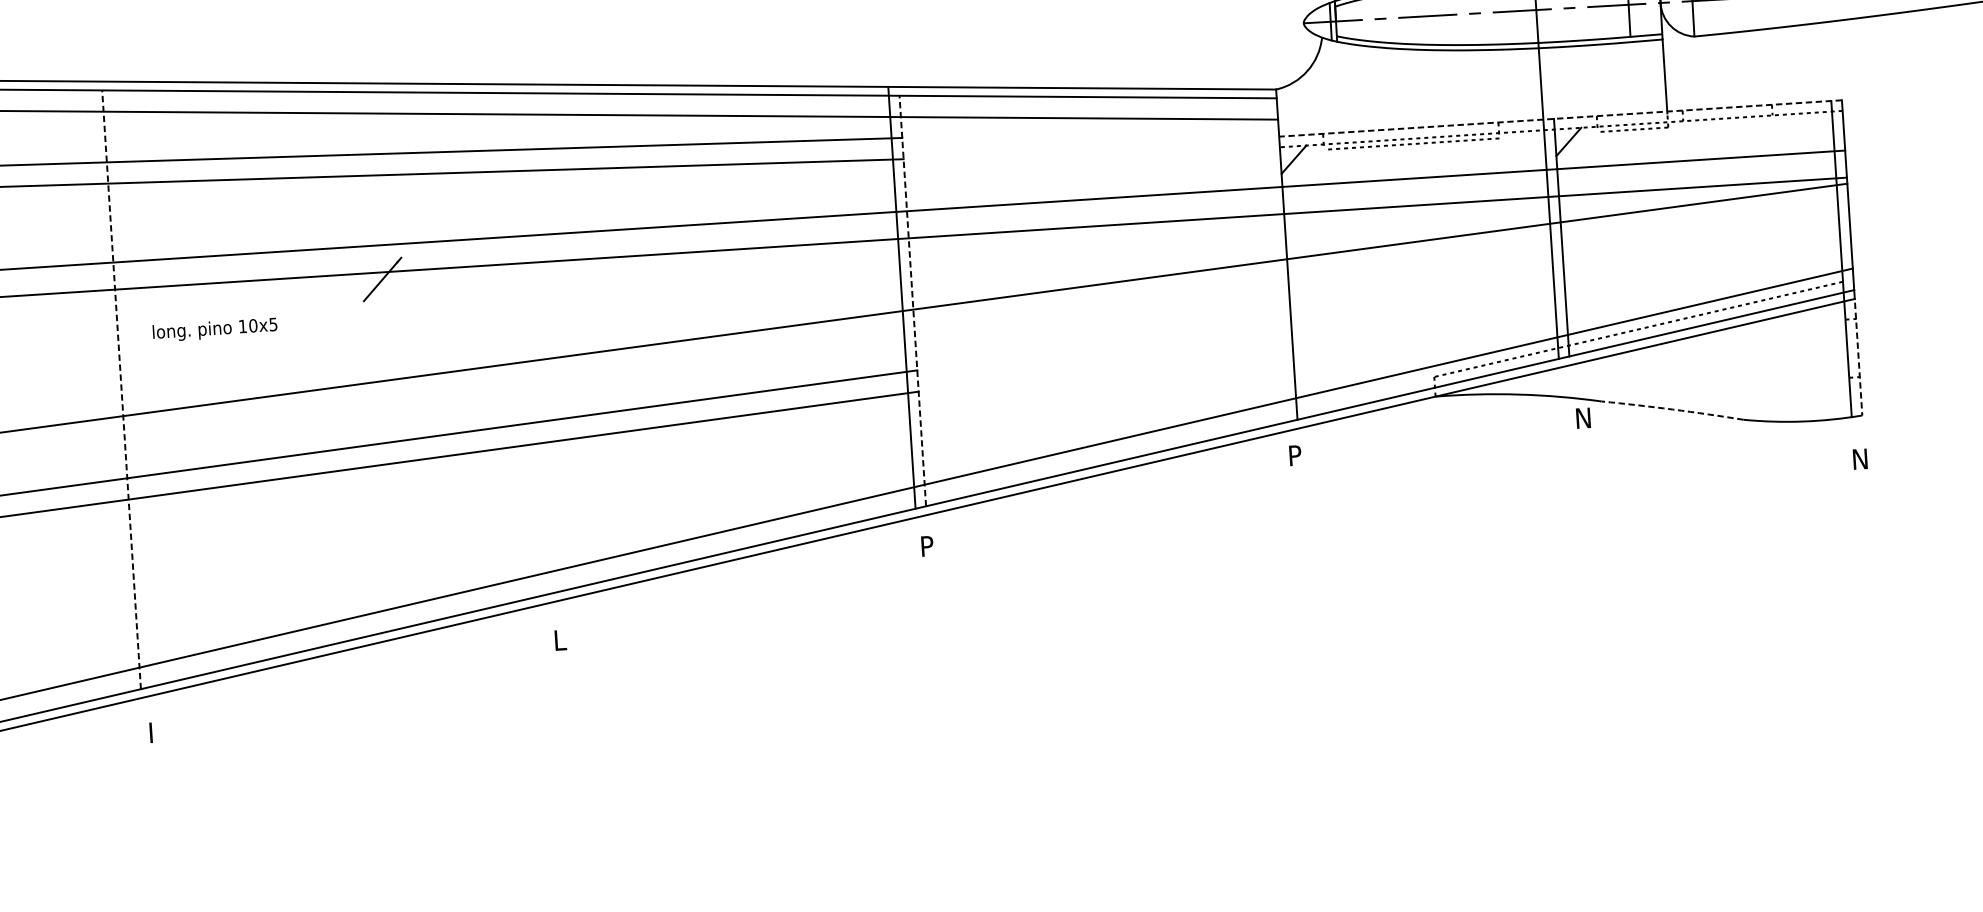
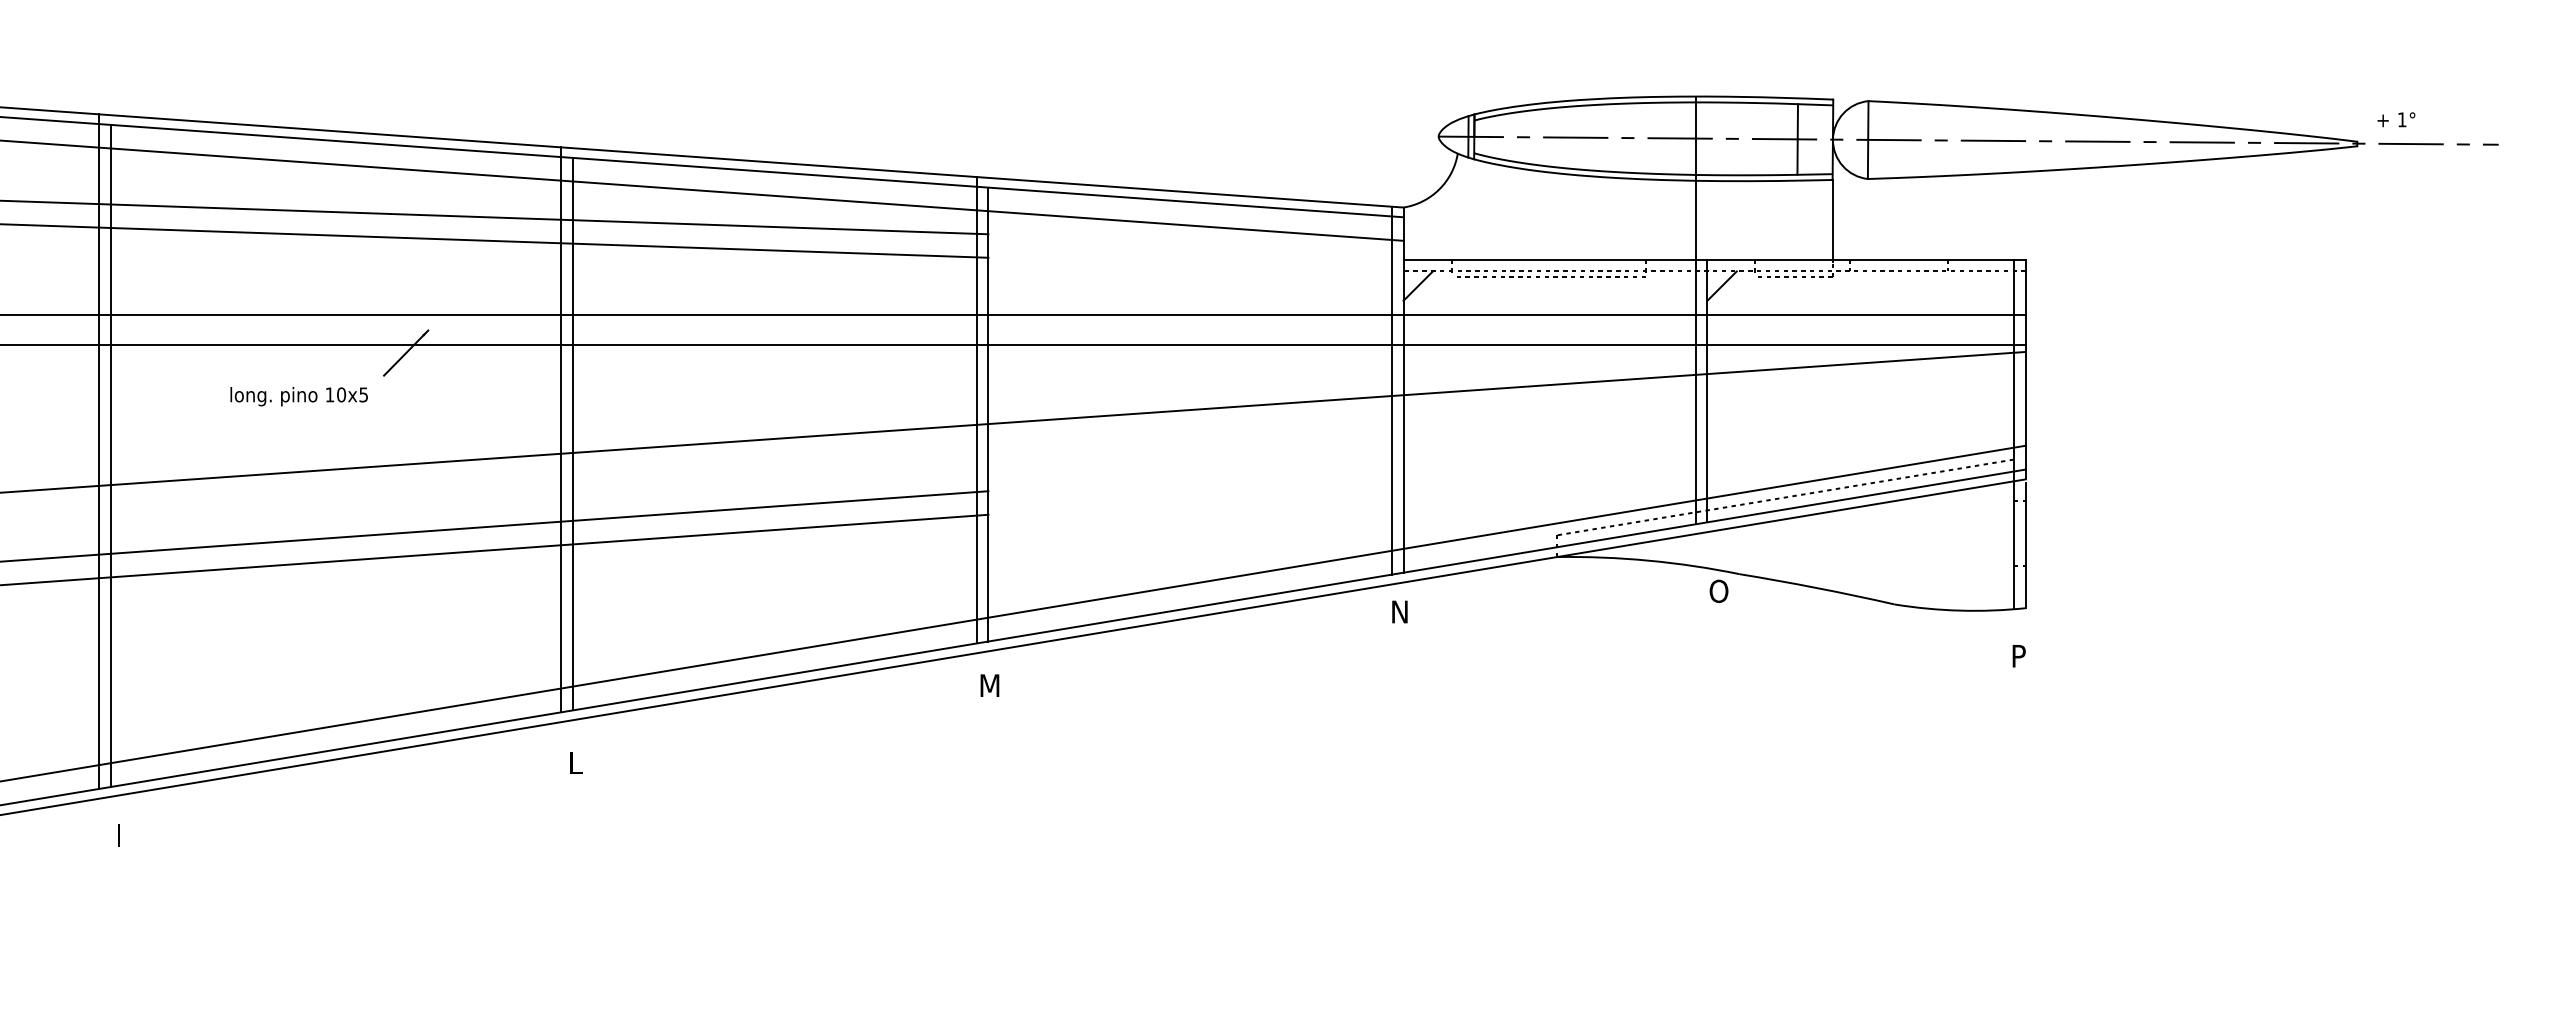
line: (1560, 118) -> (1714, 259), dashed -> solid
line: (1275, 255) -> (1391, 390), added
line: (912, 300) -> (988, 414), dashed -> solid
text: (214, 329) -> (298, 396), moved
line: (526, 339) -> (560, 429), added
line: (537, 342) -> (572, 433), added
line: (1858, 359) -> (2025, 546), dashed -> solid
line: (111, 386) -> (99, 451), added
line: (121, 389) -> (110, 455), dashed -> solid
arc: (1672, 409) -> (1817, 588), dashed -> solid
text: (1583, 417) -> (1718, 590), N -> O
text: (1297, 454) -> (1401, 611), P -> N
text: (1861, 459) -> (2021, 656), N -> P
text: (931, 545) -> (991, 685), P -> M

